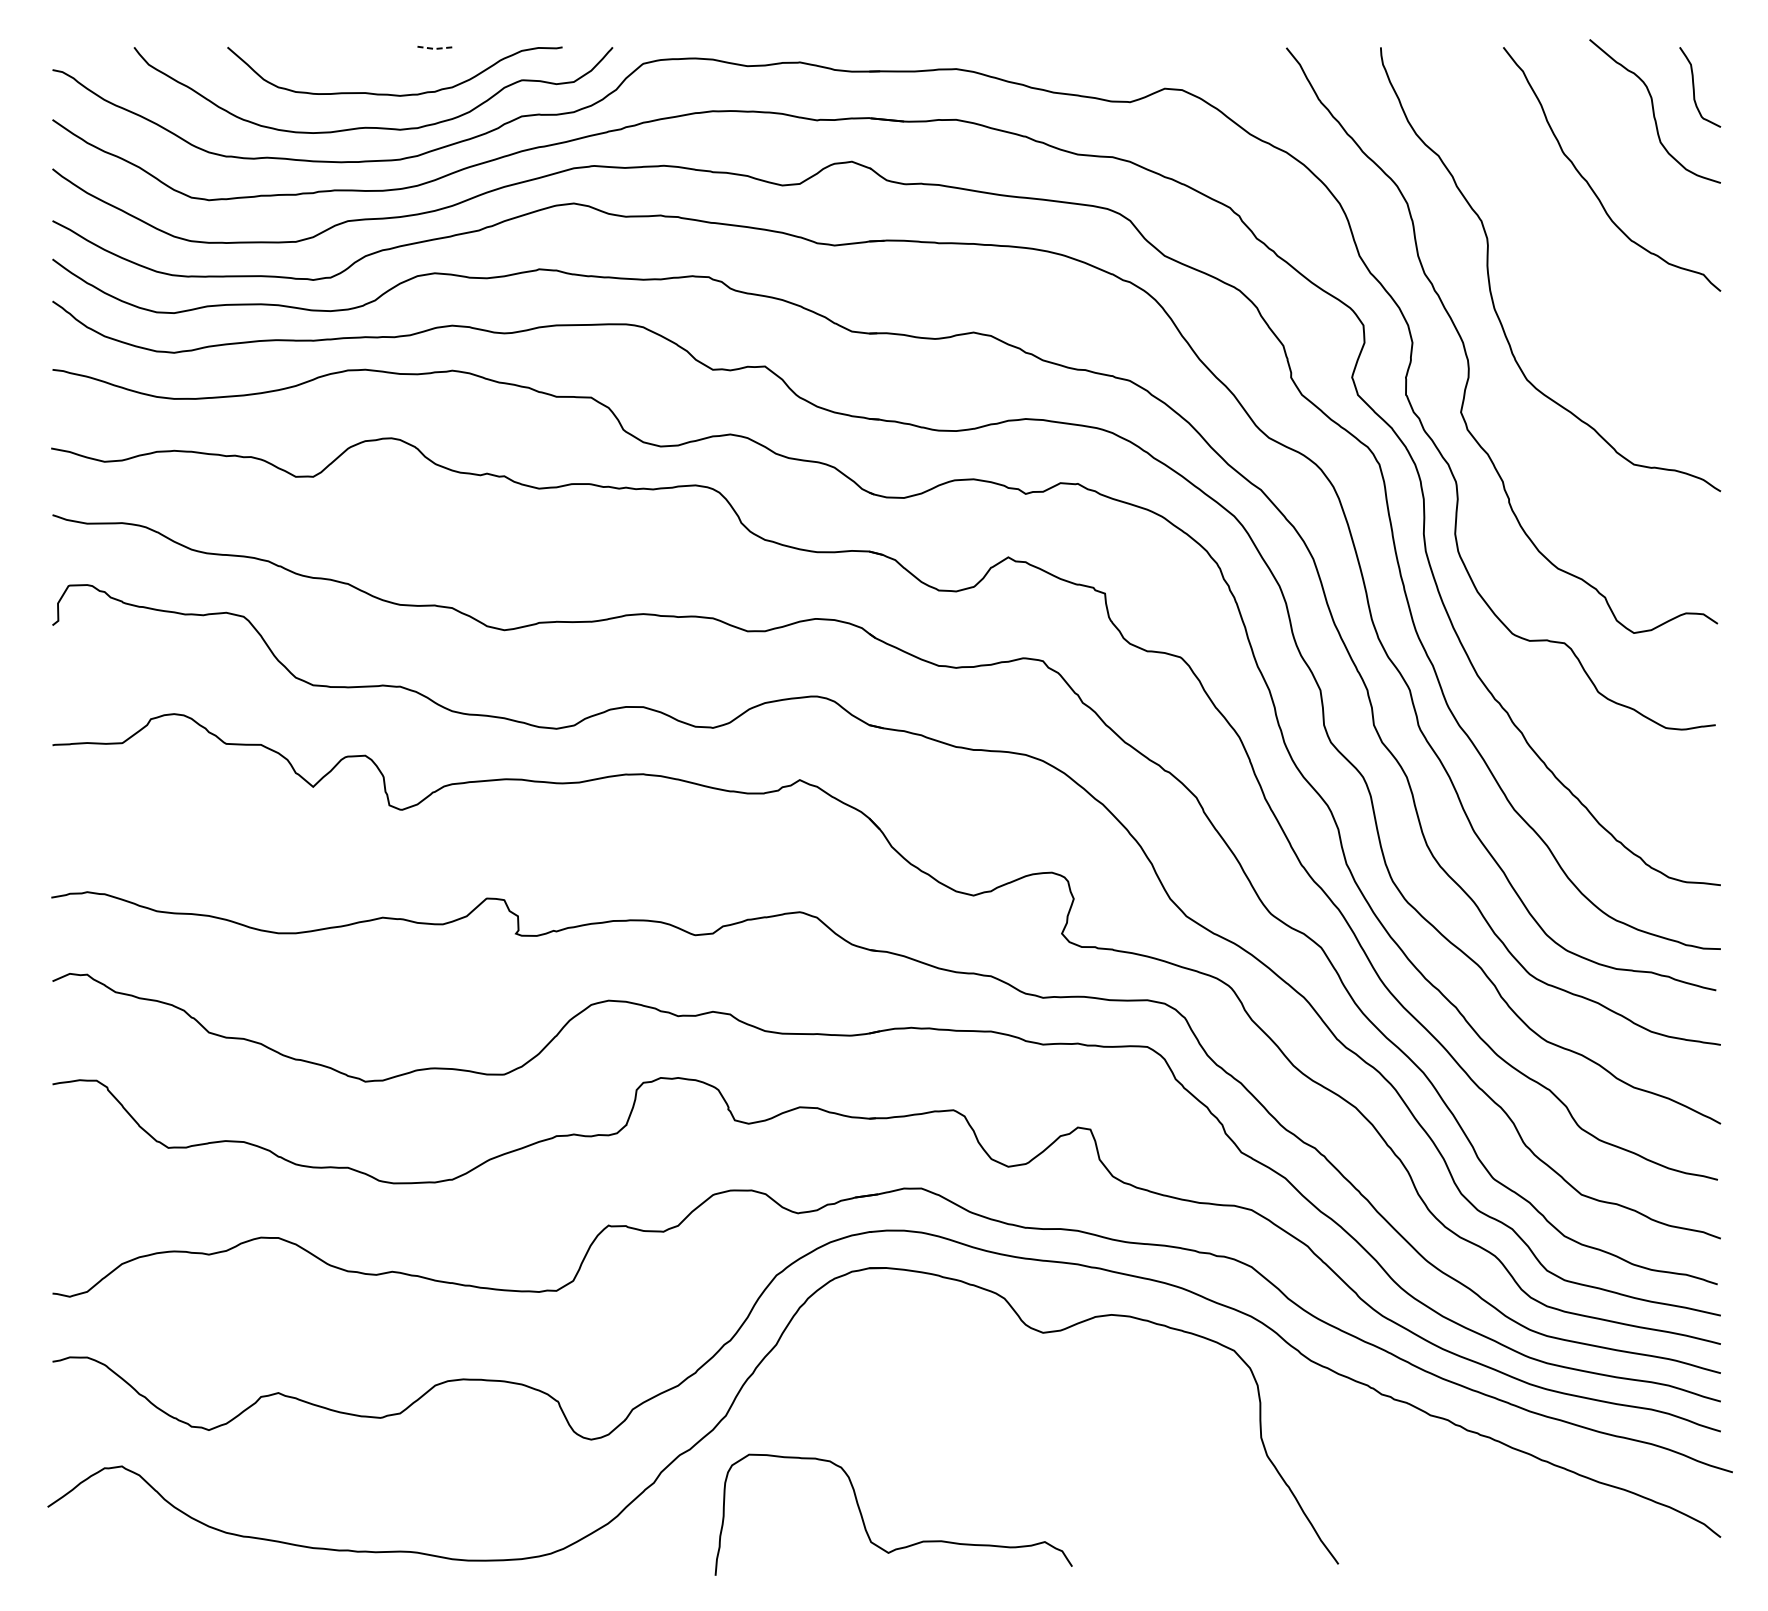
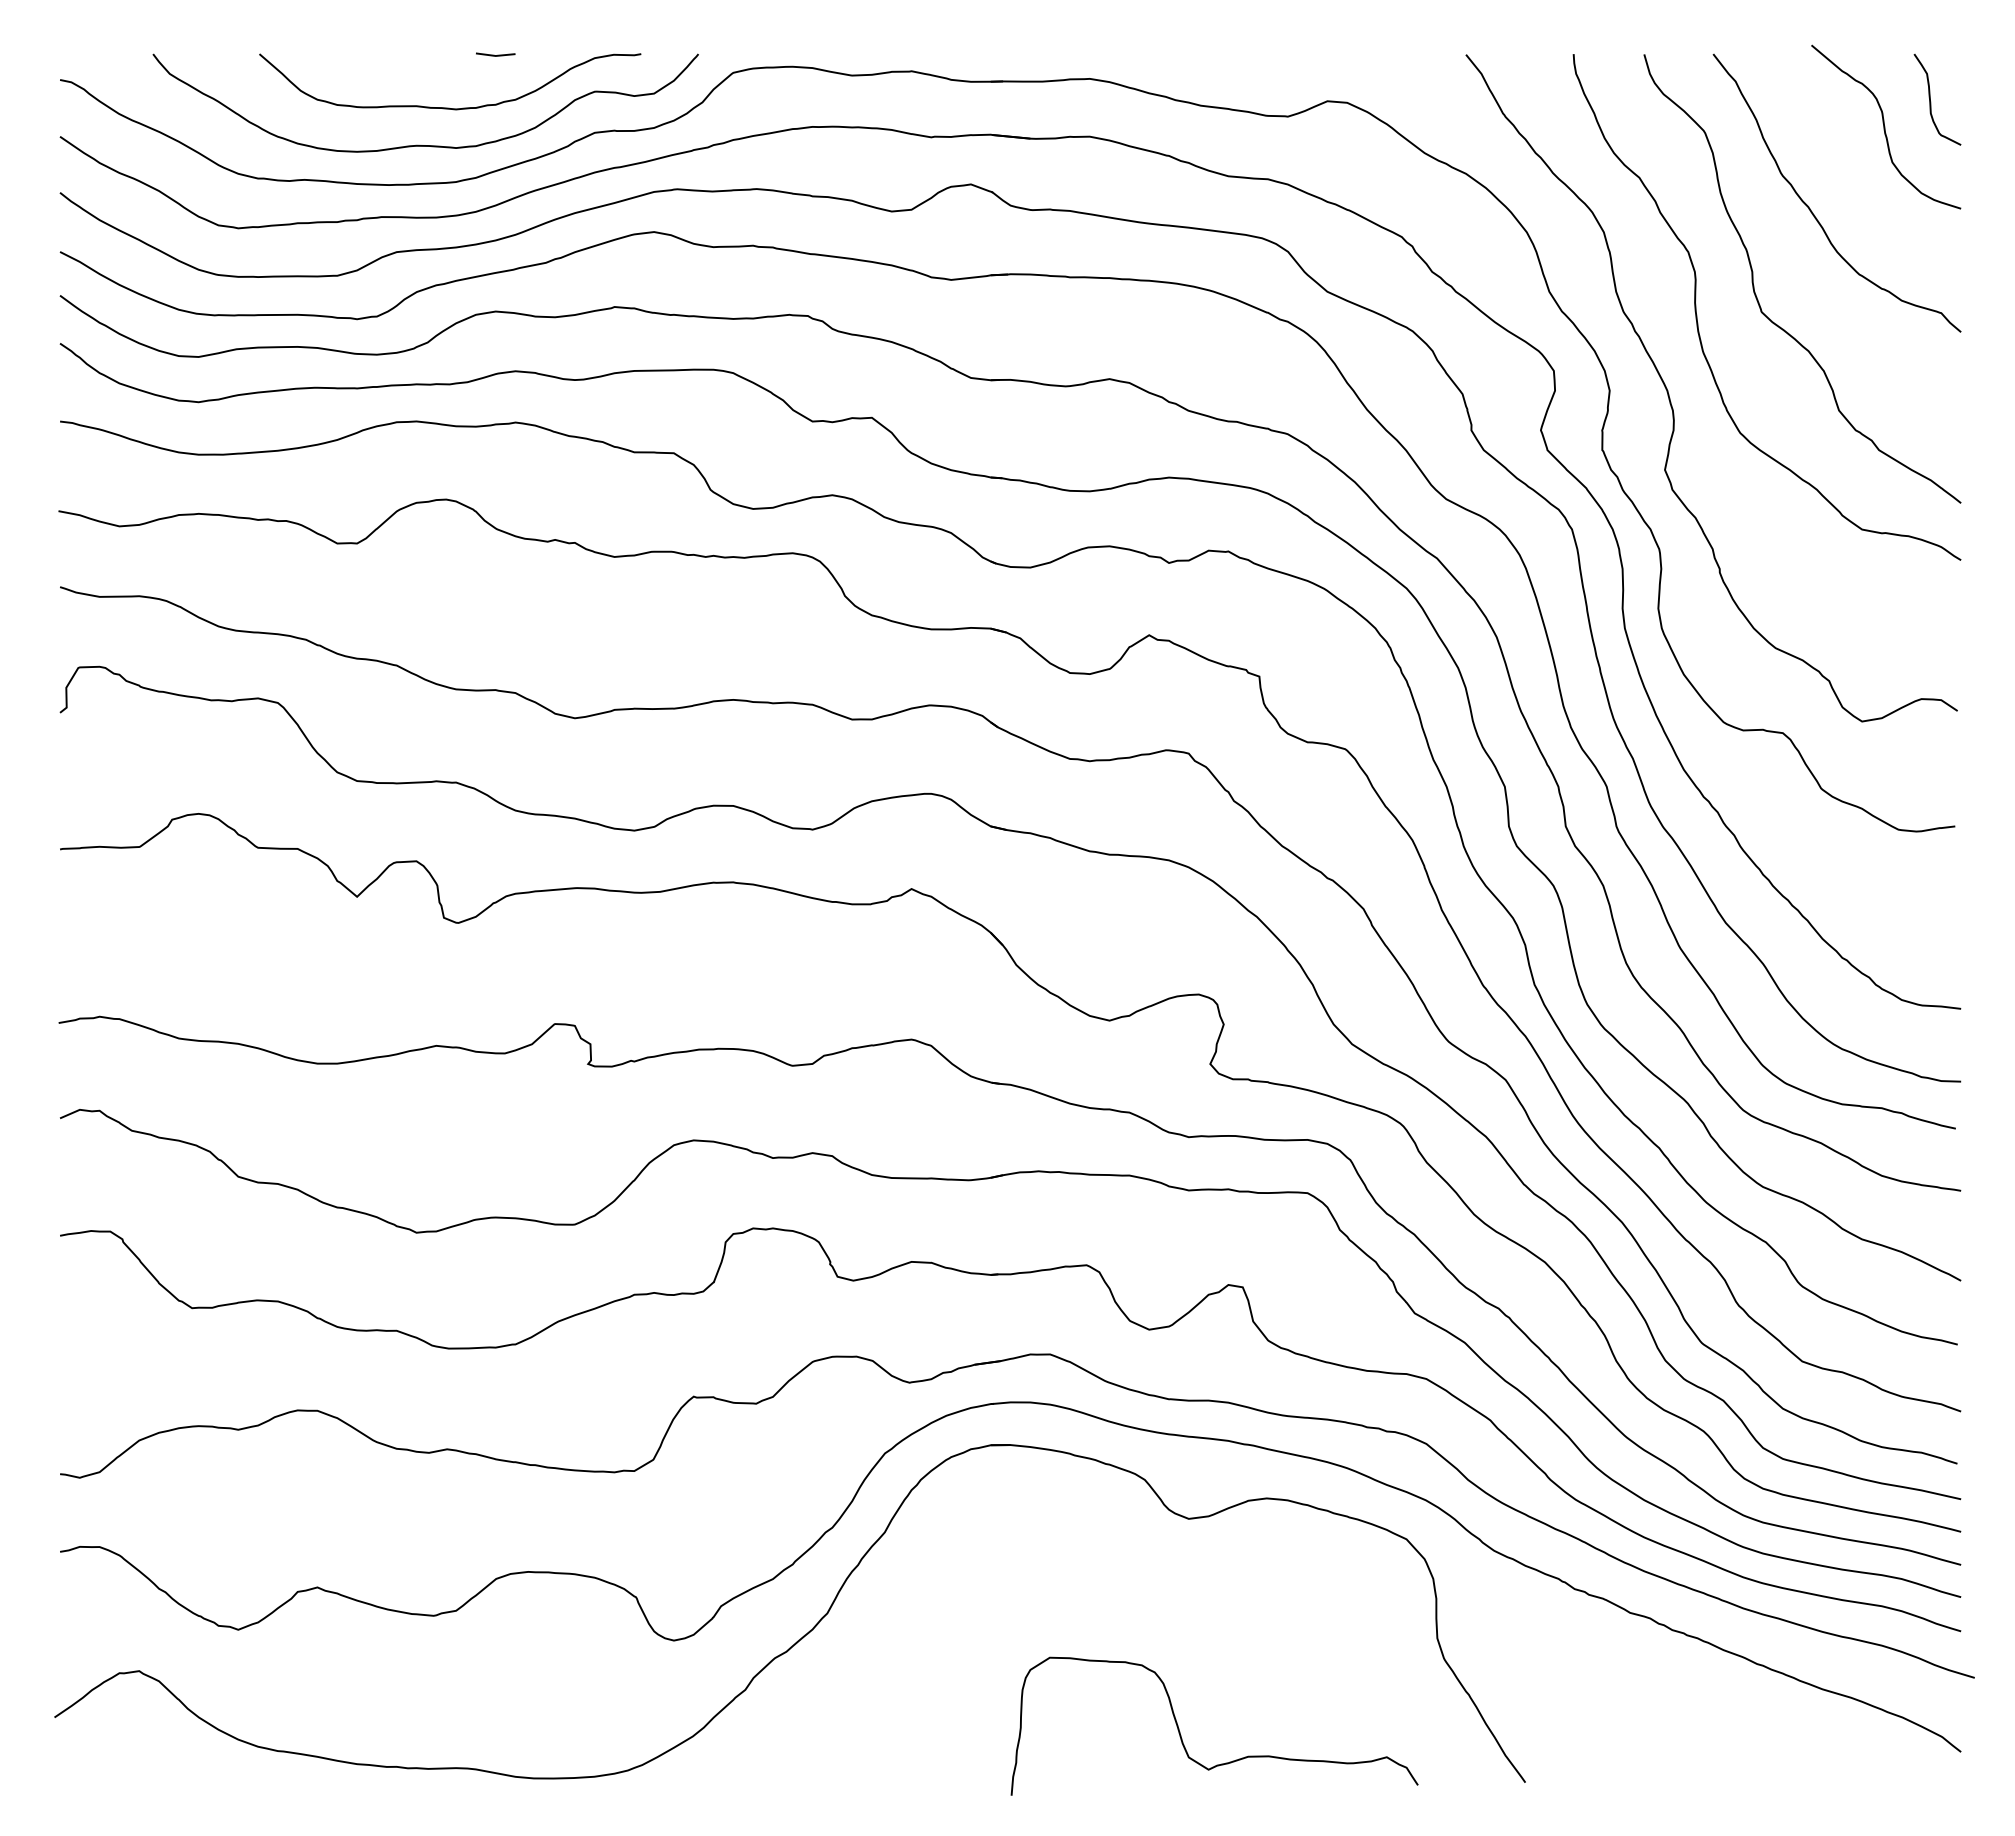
line: (434, 48) -> (495, 55), dashed -> solid
curve: (1539, 250) -> (1754, 285), added
curve: (864, 1522) -> (1181, 1735), moved

